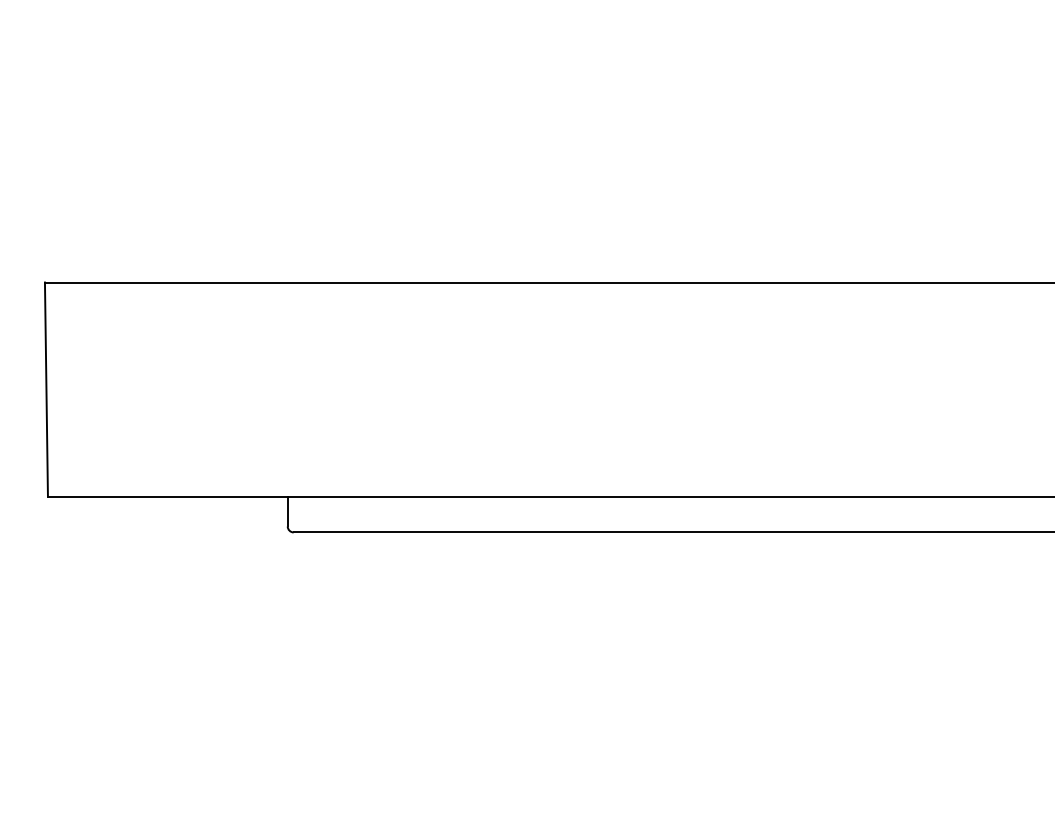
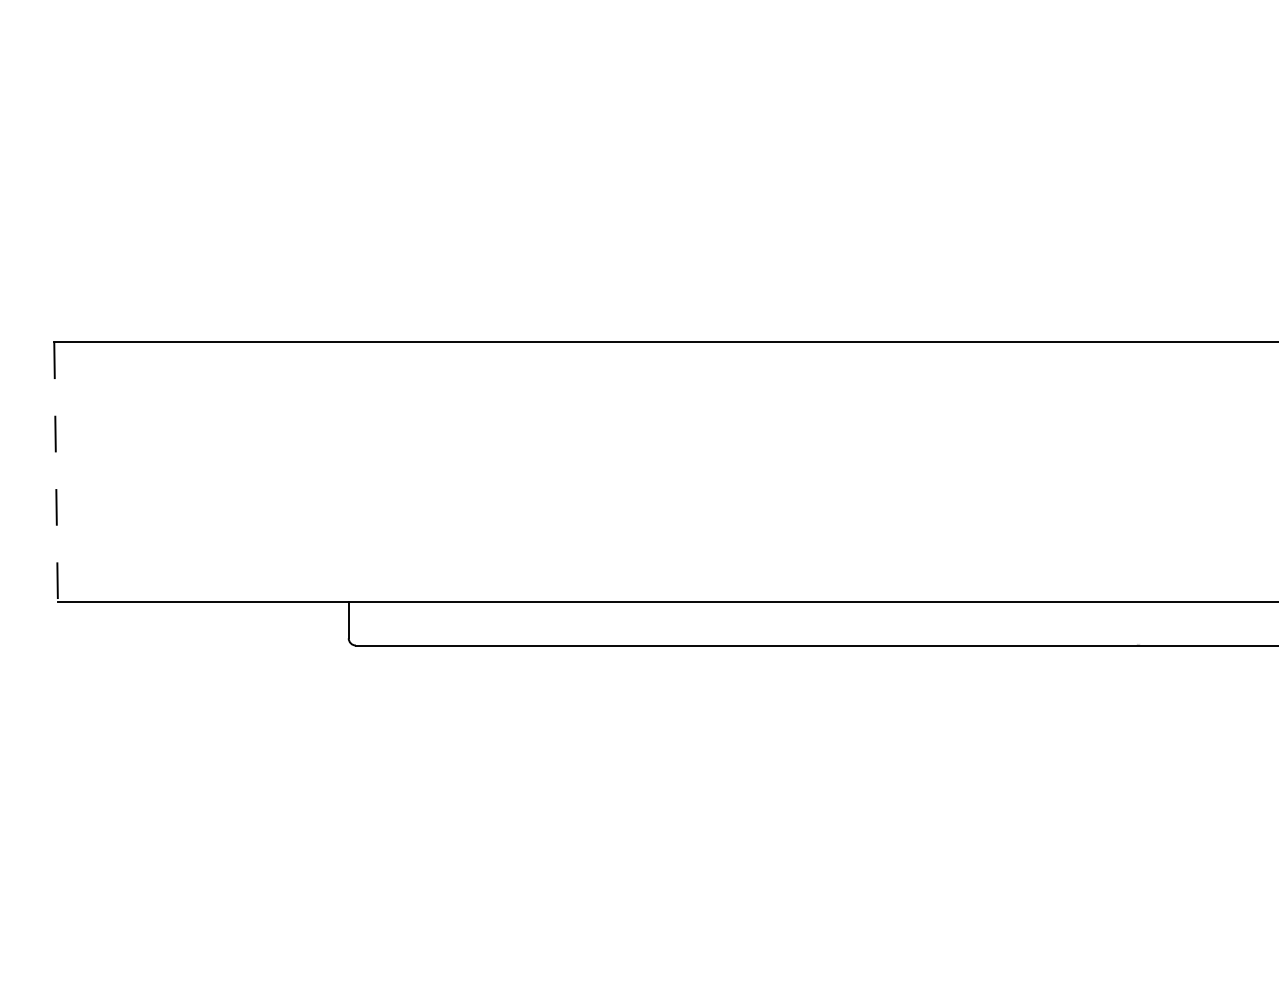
line: (46, 390) -> (56, 473), solid -> dashed

